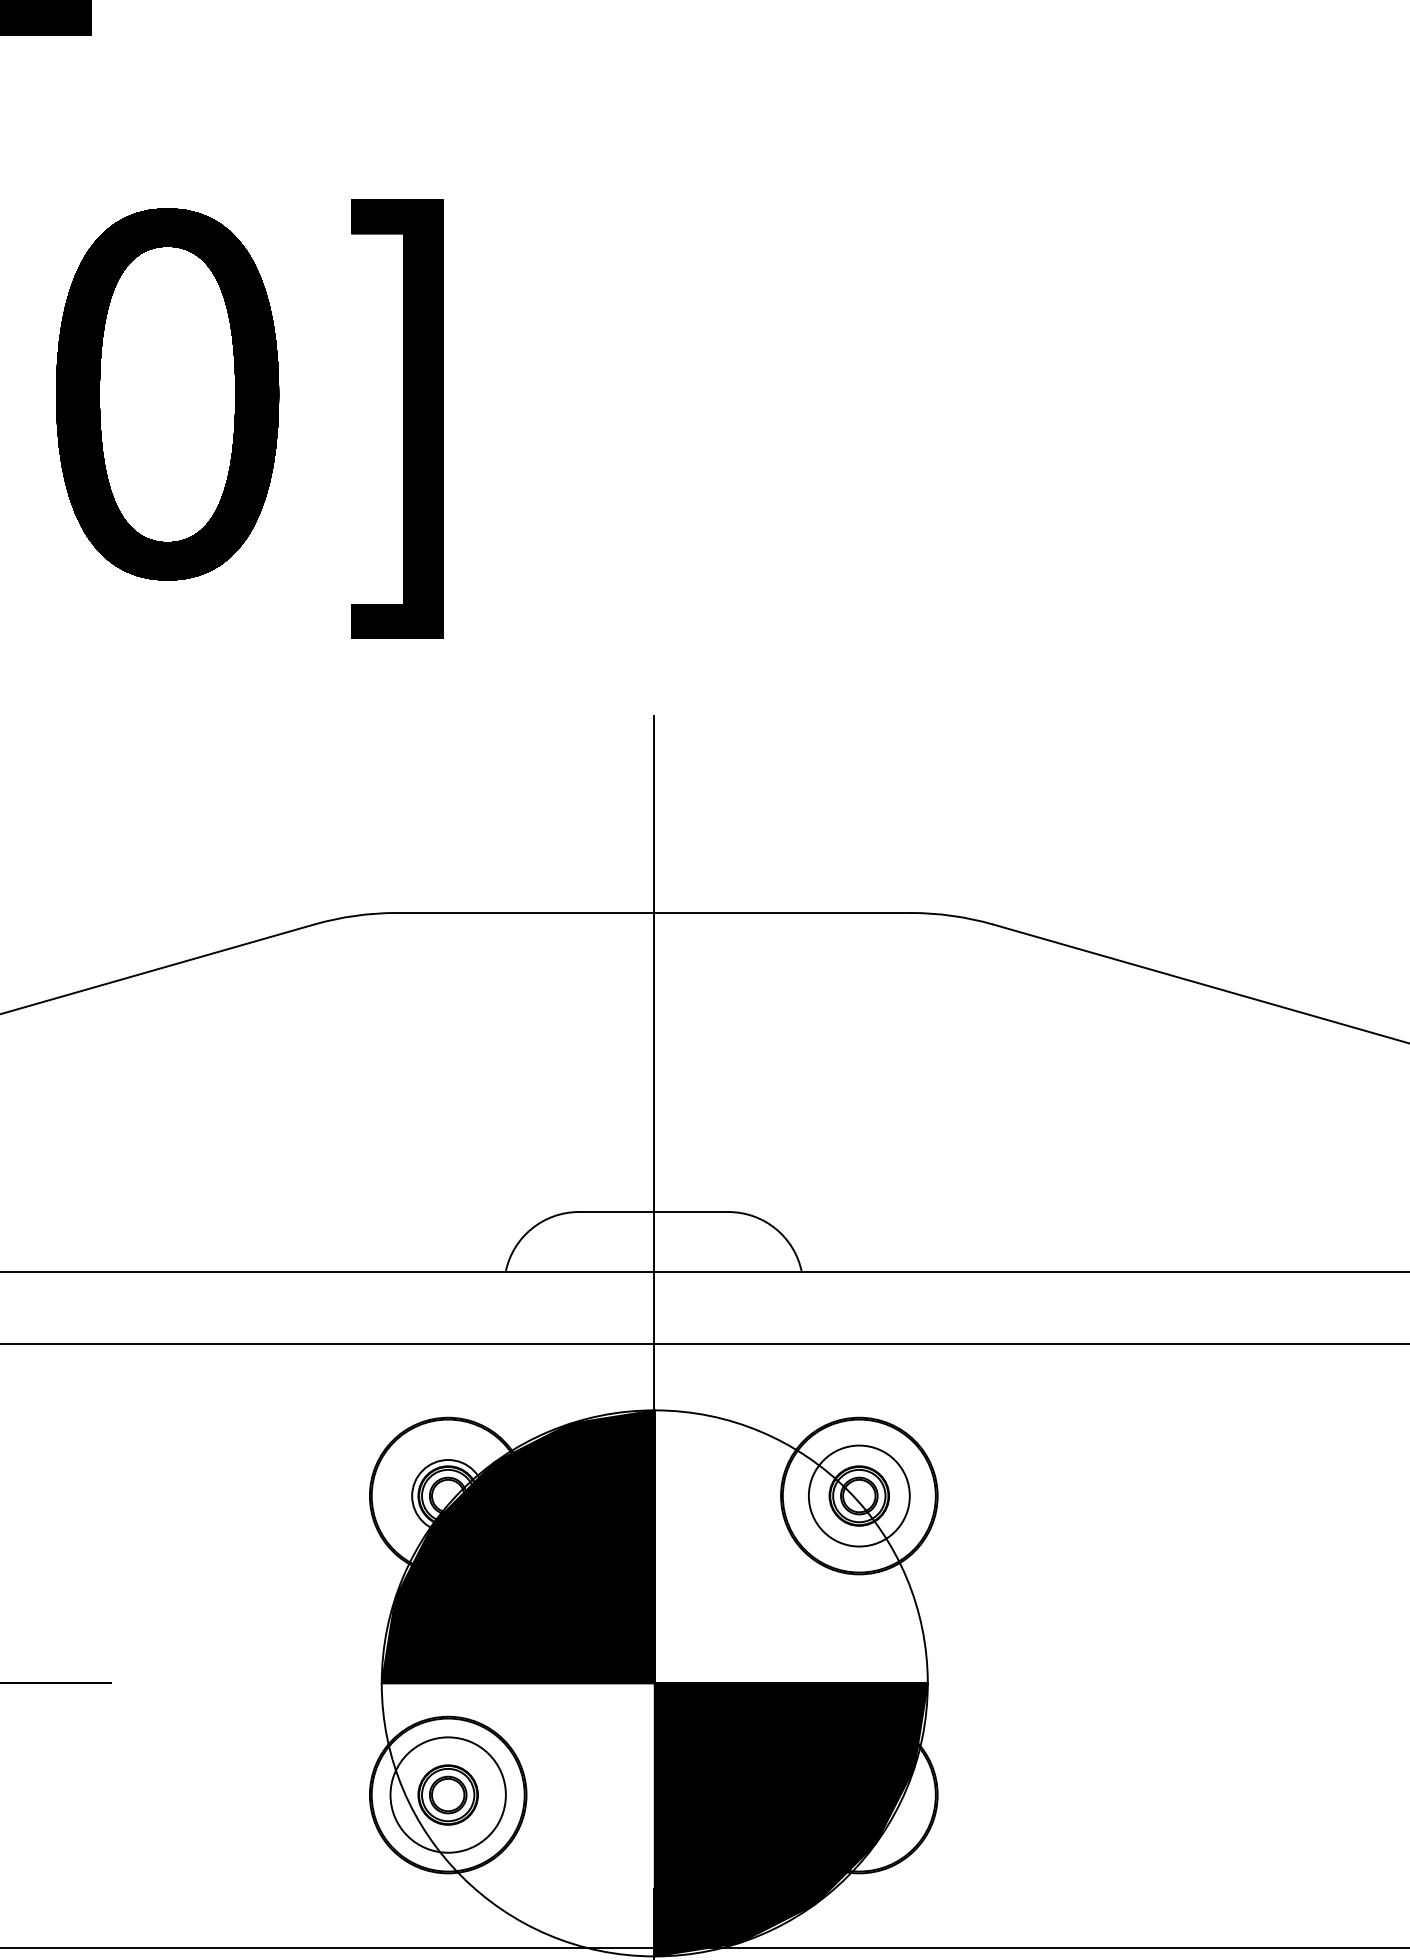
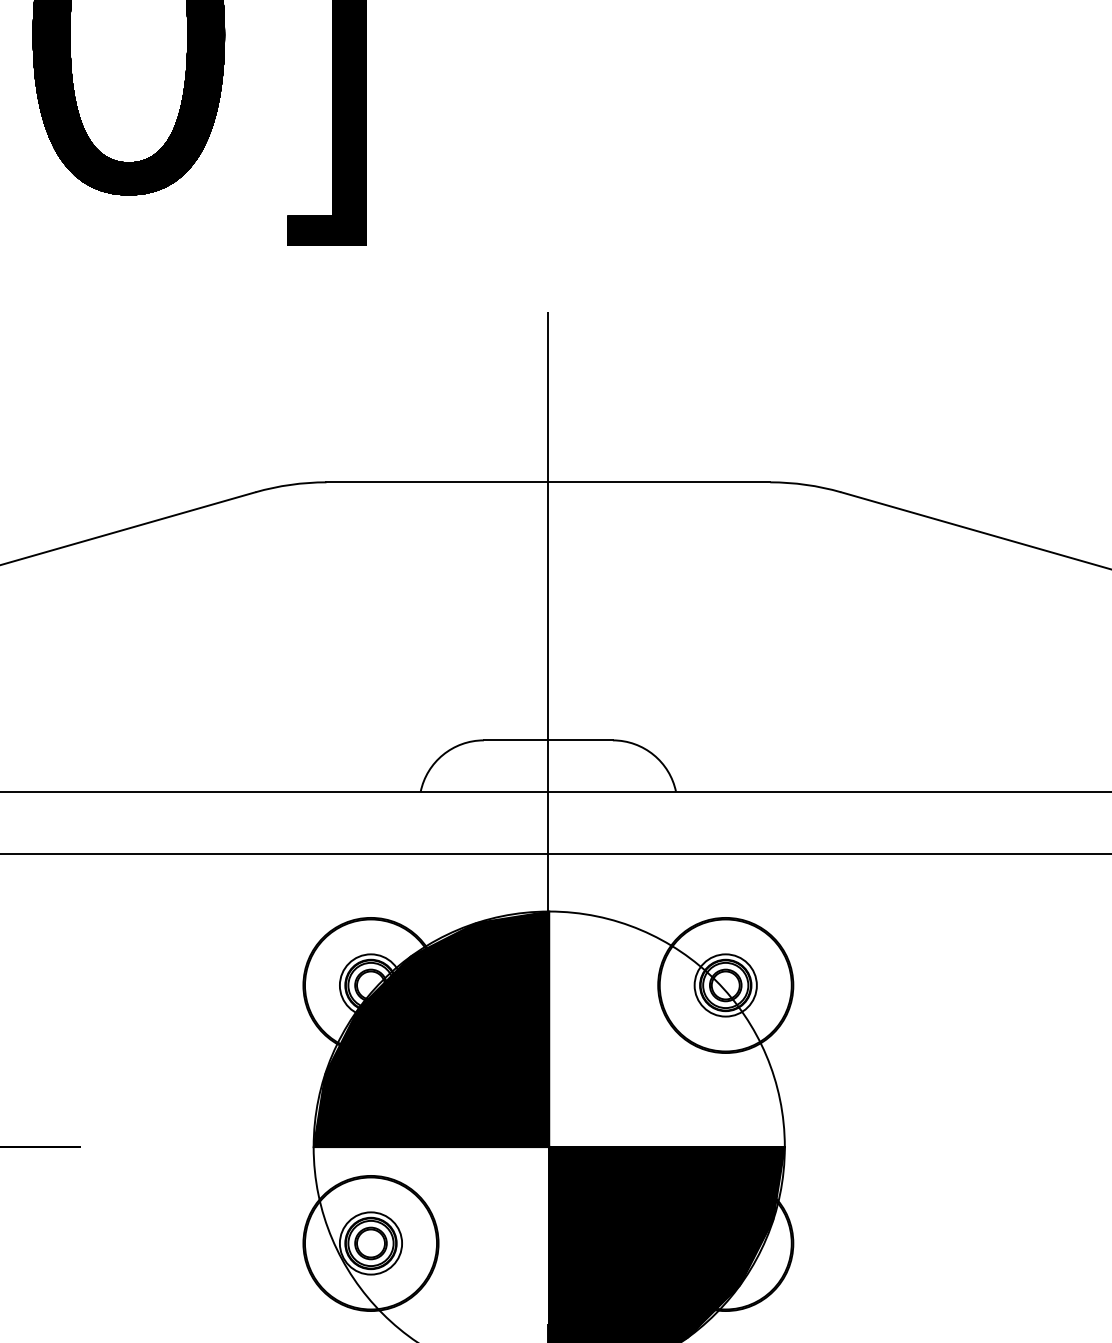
circle: (859, 1496) -> (725, 985), size x0.71
circle: (448, 1795) -> (371, 1243), size x0.62

